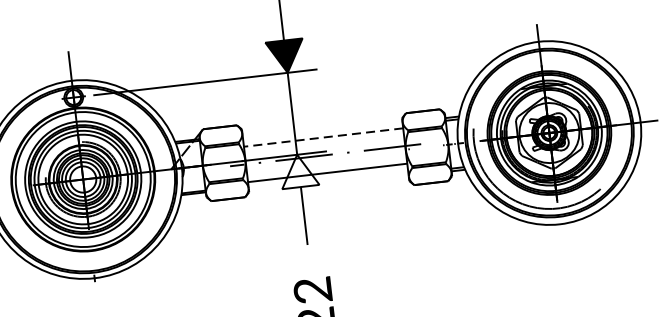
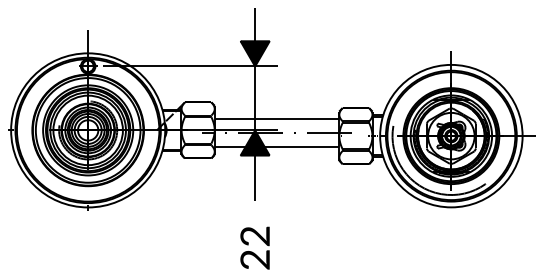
line: (322, 137) -> (276, 119), dashed -> solid
fill: (298, 170) -> (254, 142), added

